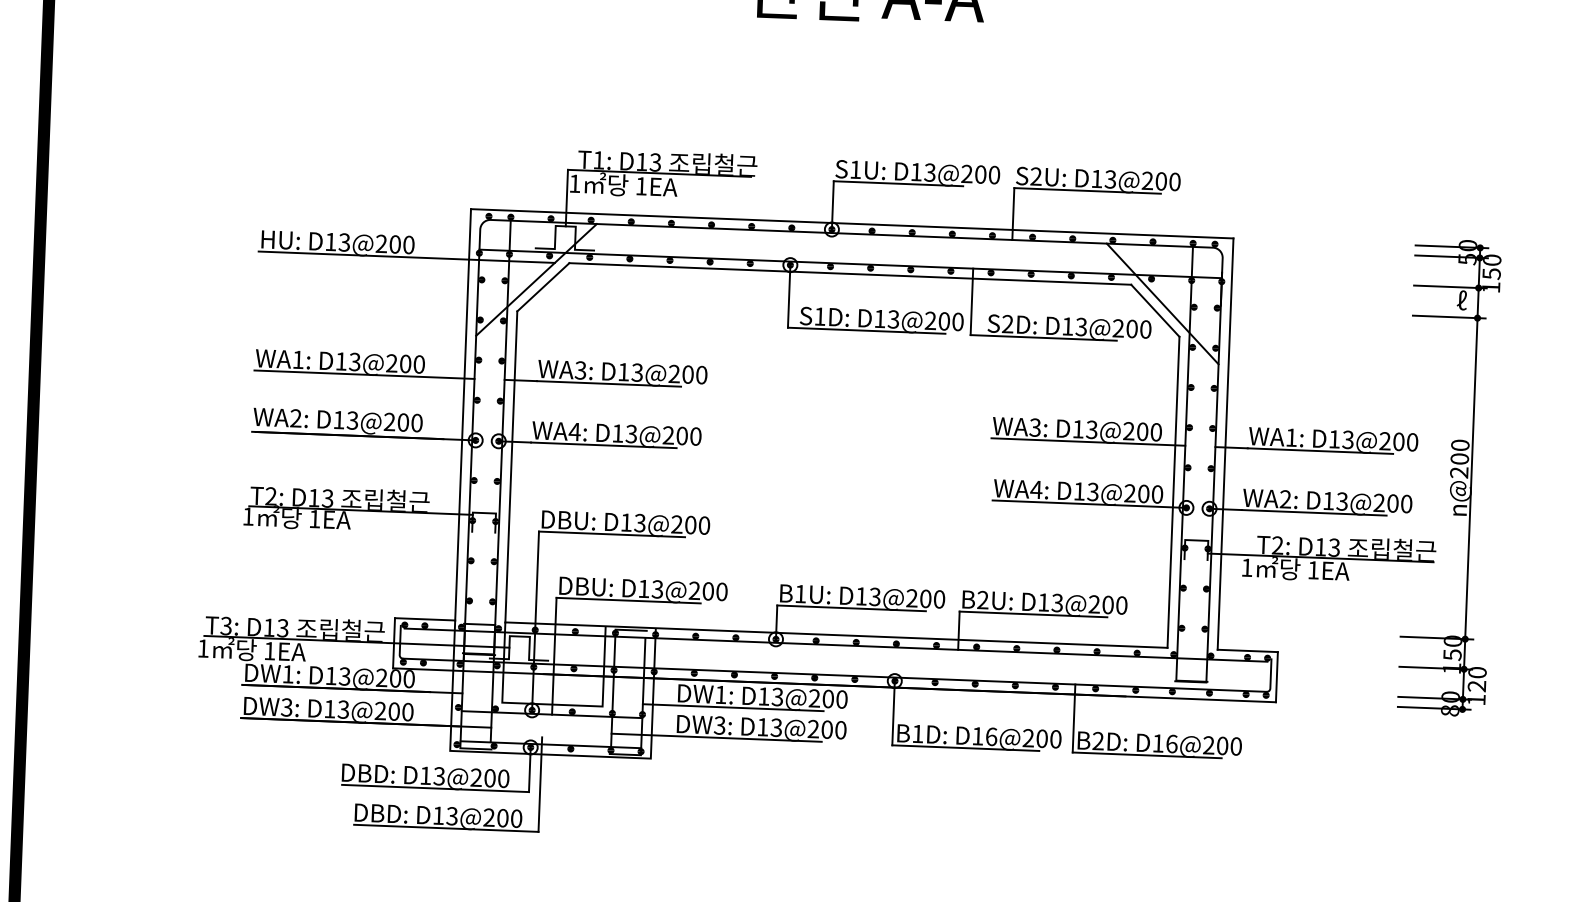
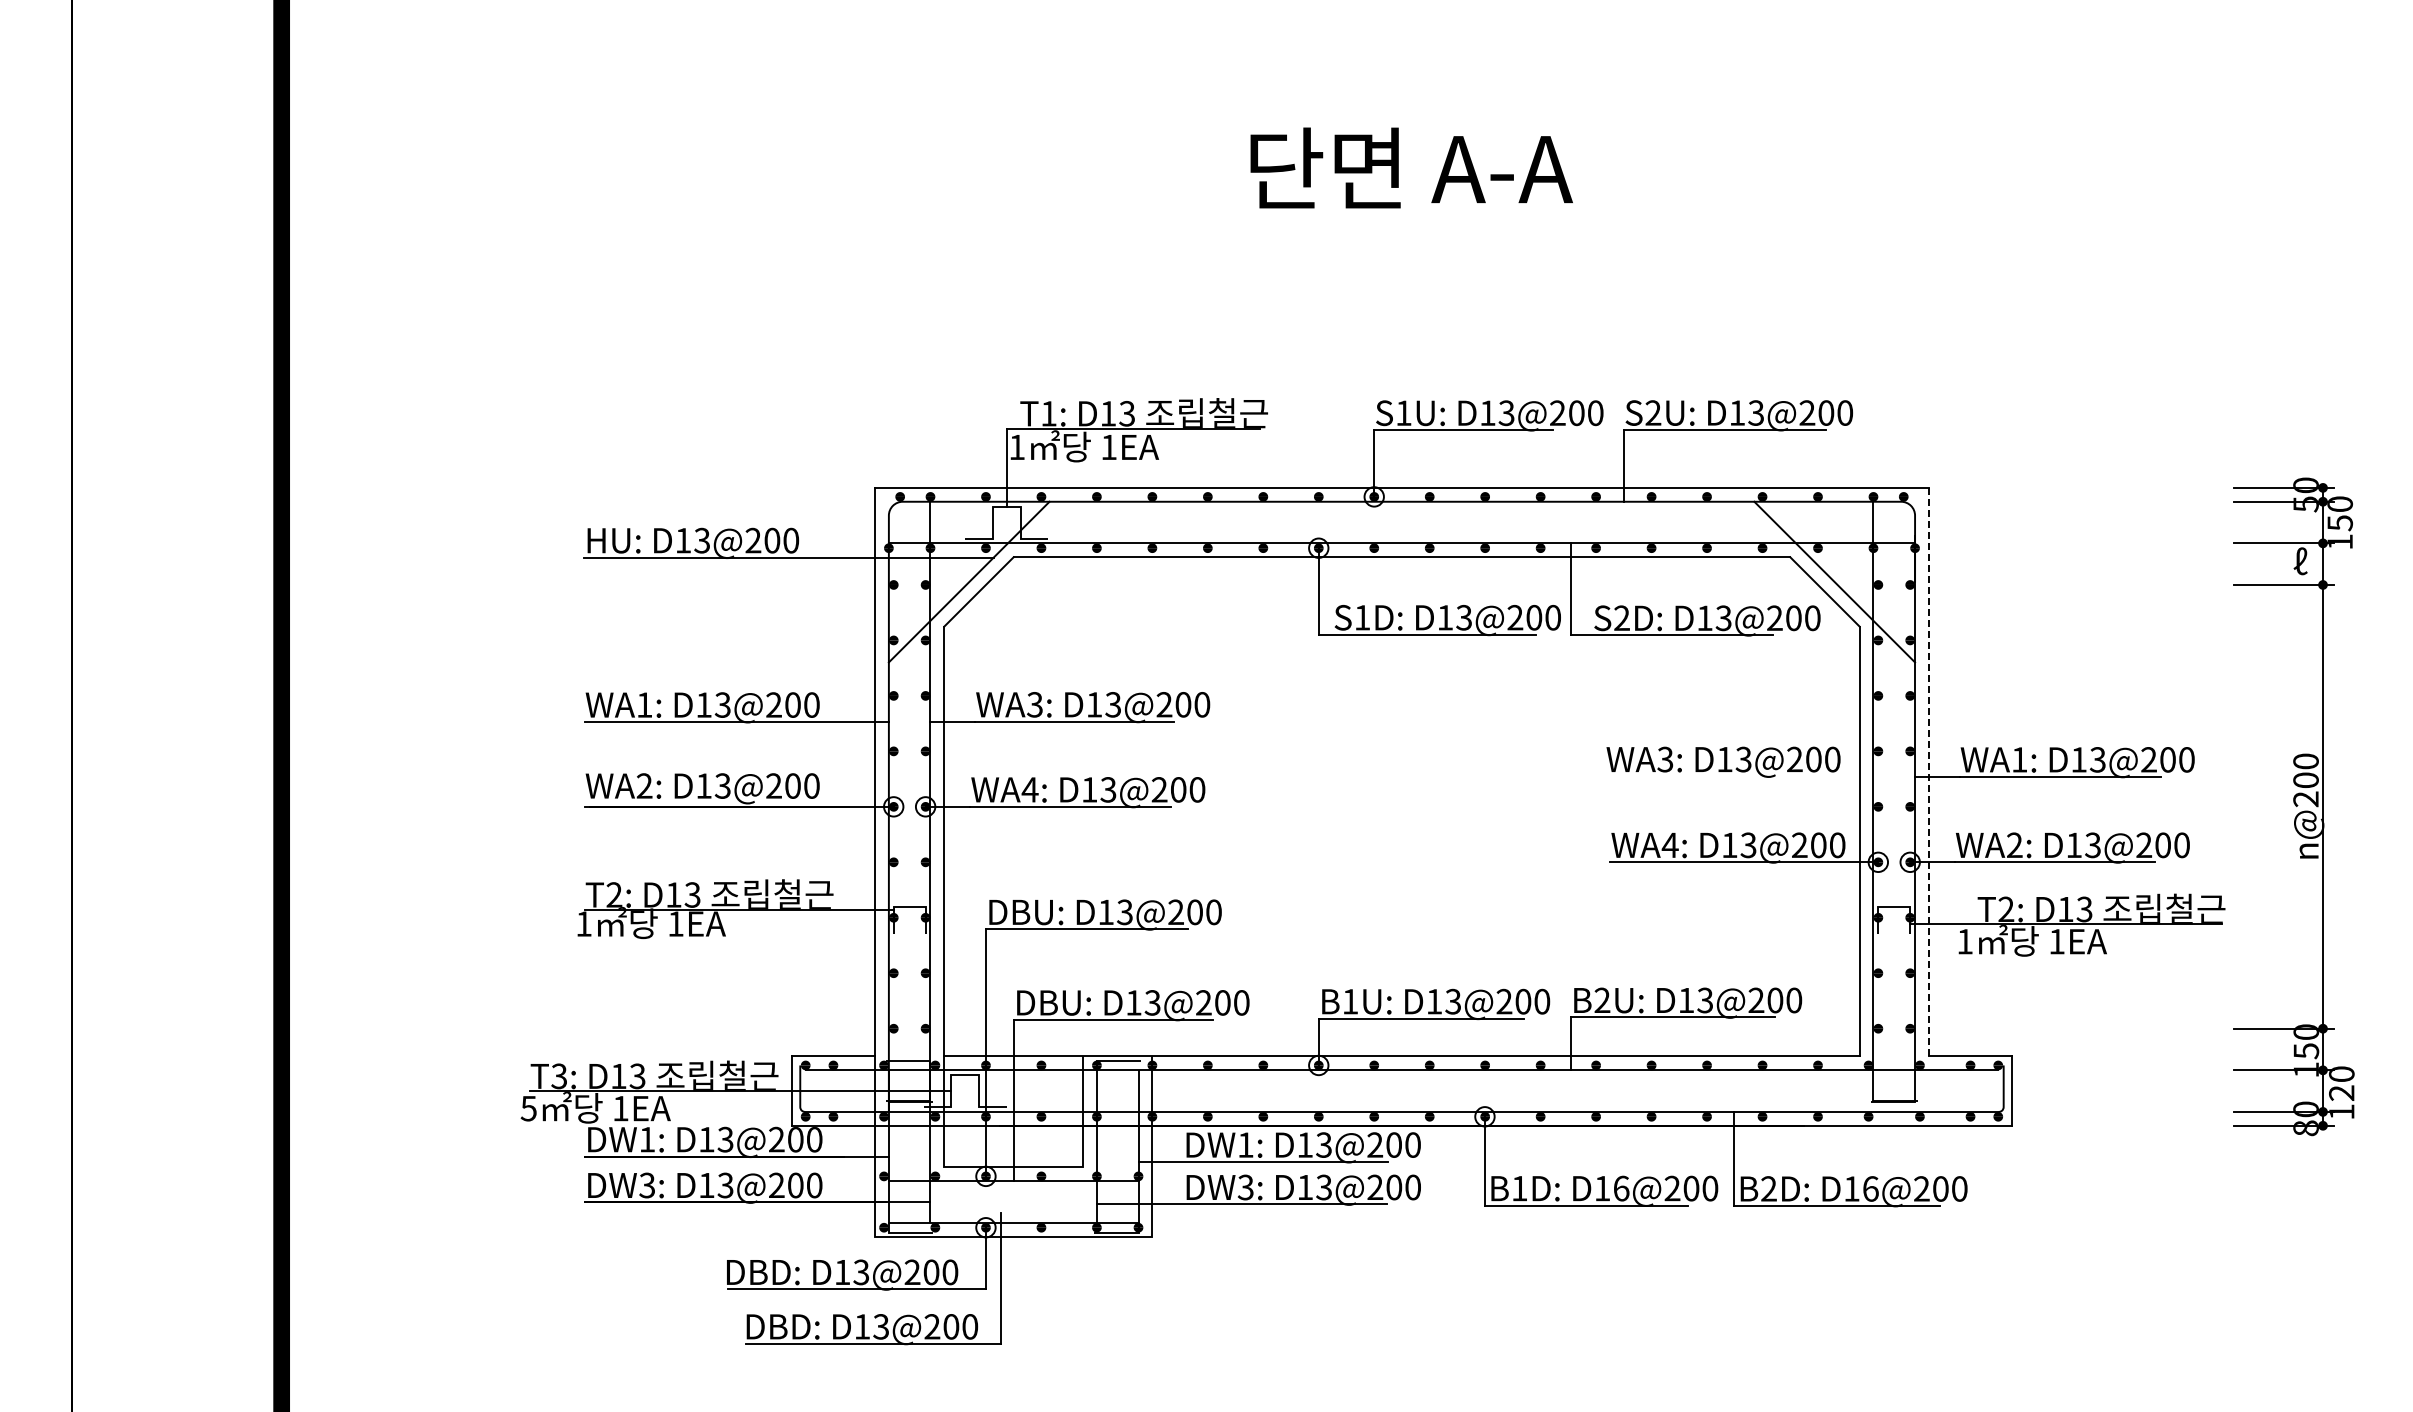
line: (1088, 441) -> (1739, 776), removed
line: (1225, 444) -> (1928, 772), solid -> dashed
part: (1450, 477) -> (2293, 806), moved
text: (203, 648) -> (528, 1108), 1 -> 5

